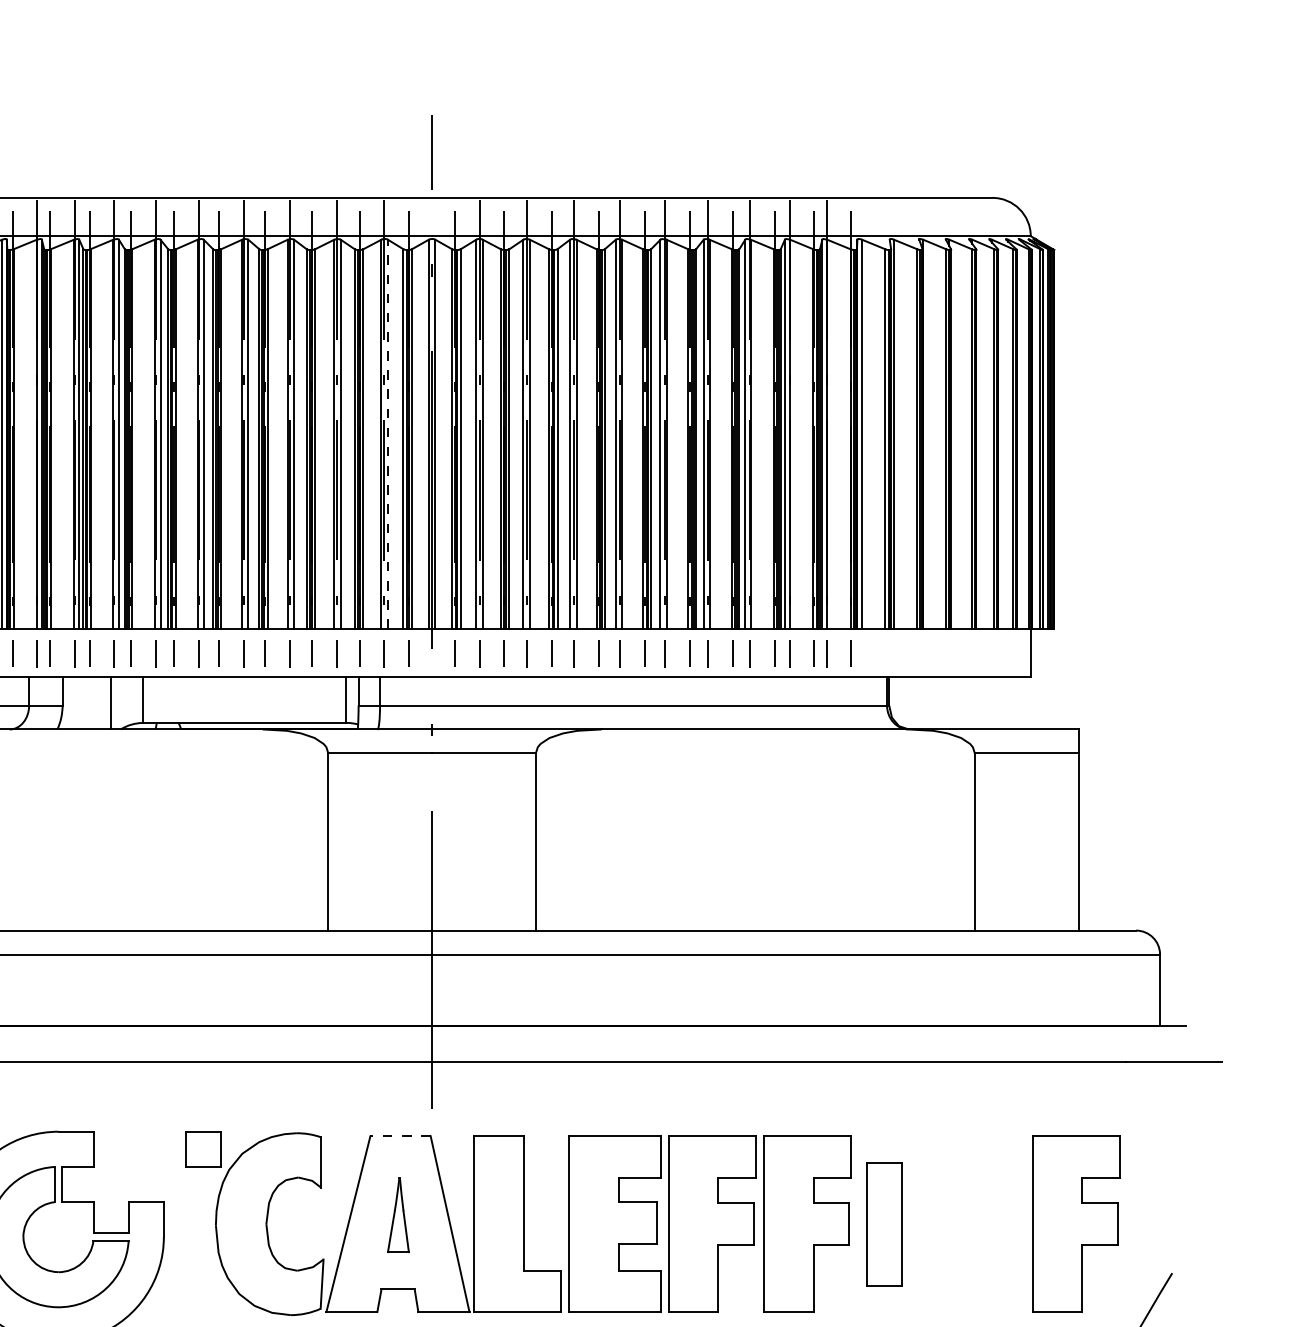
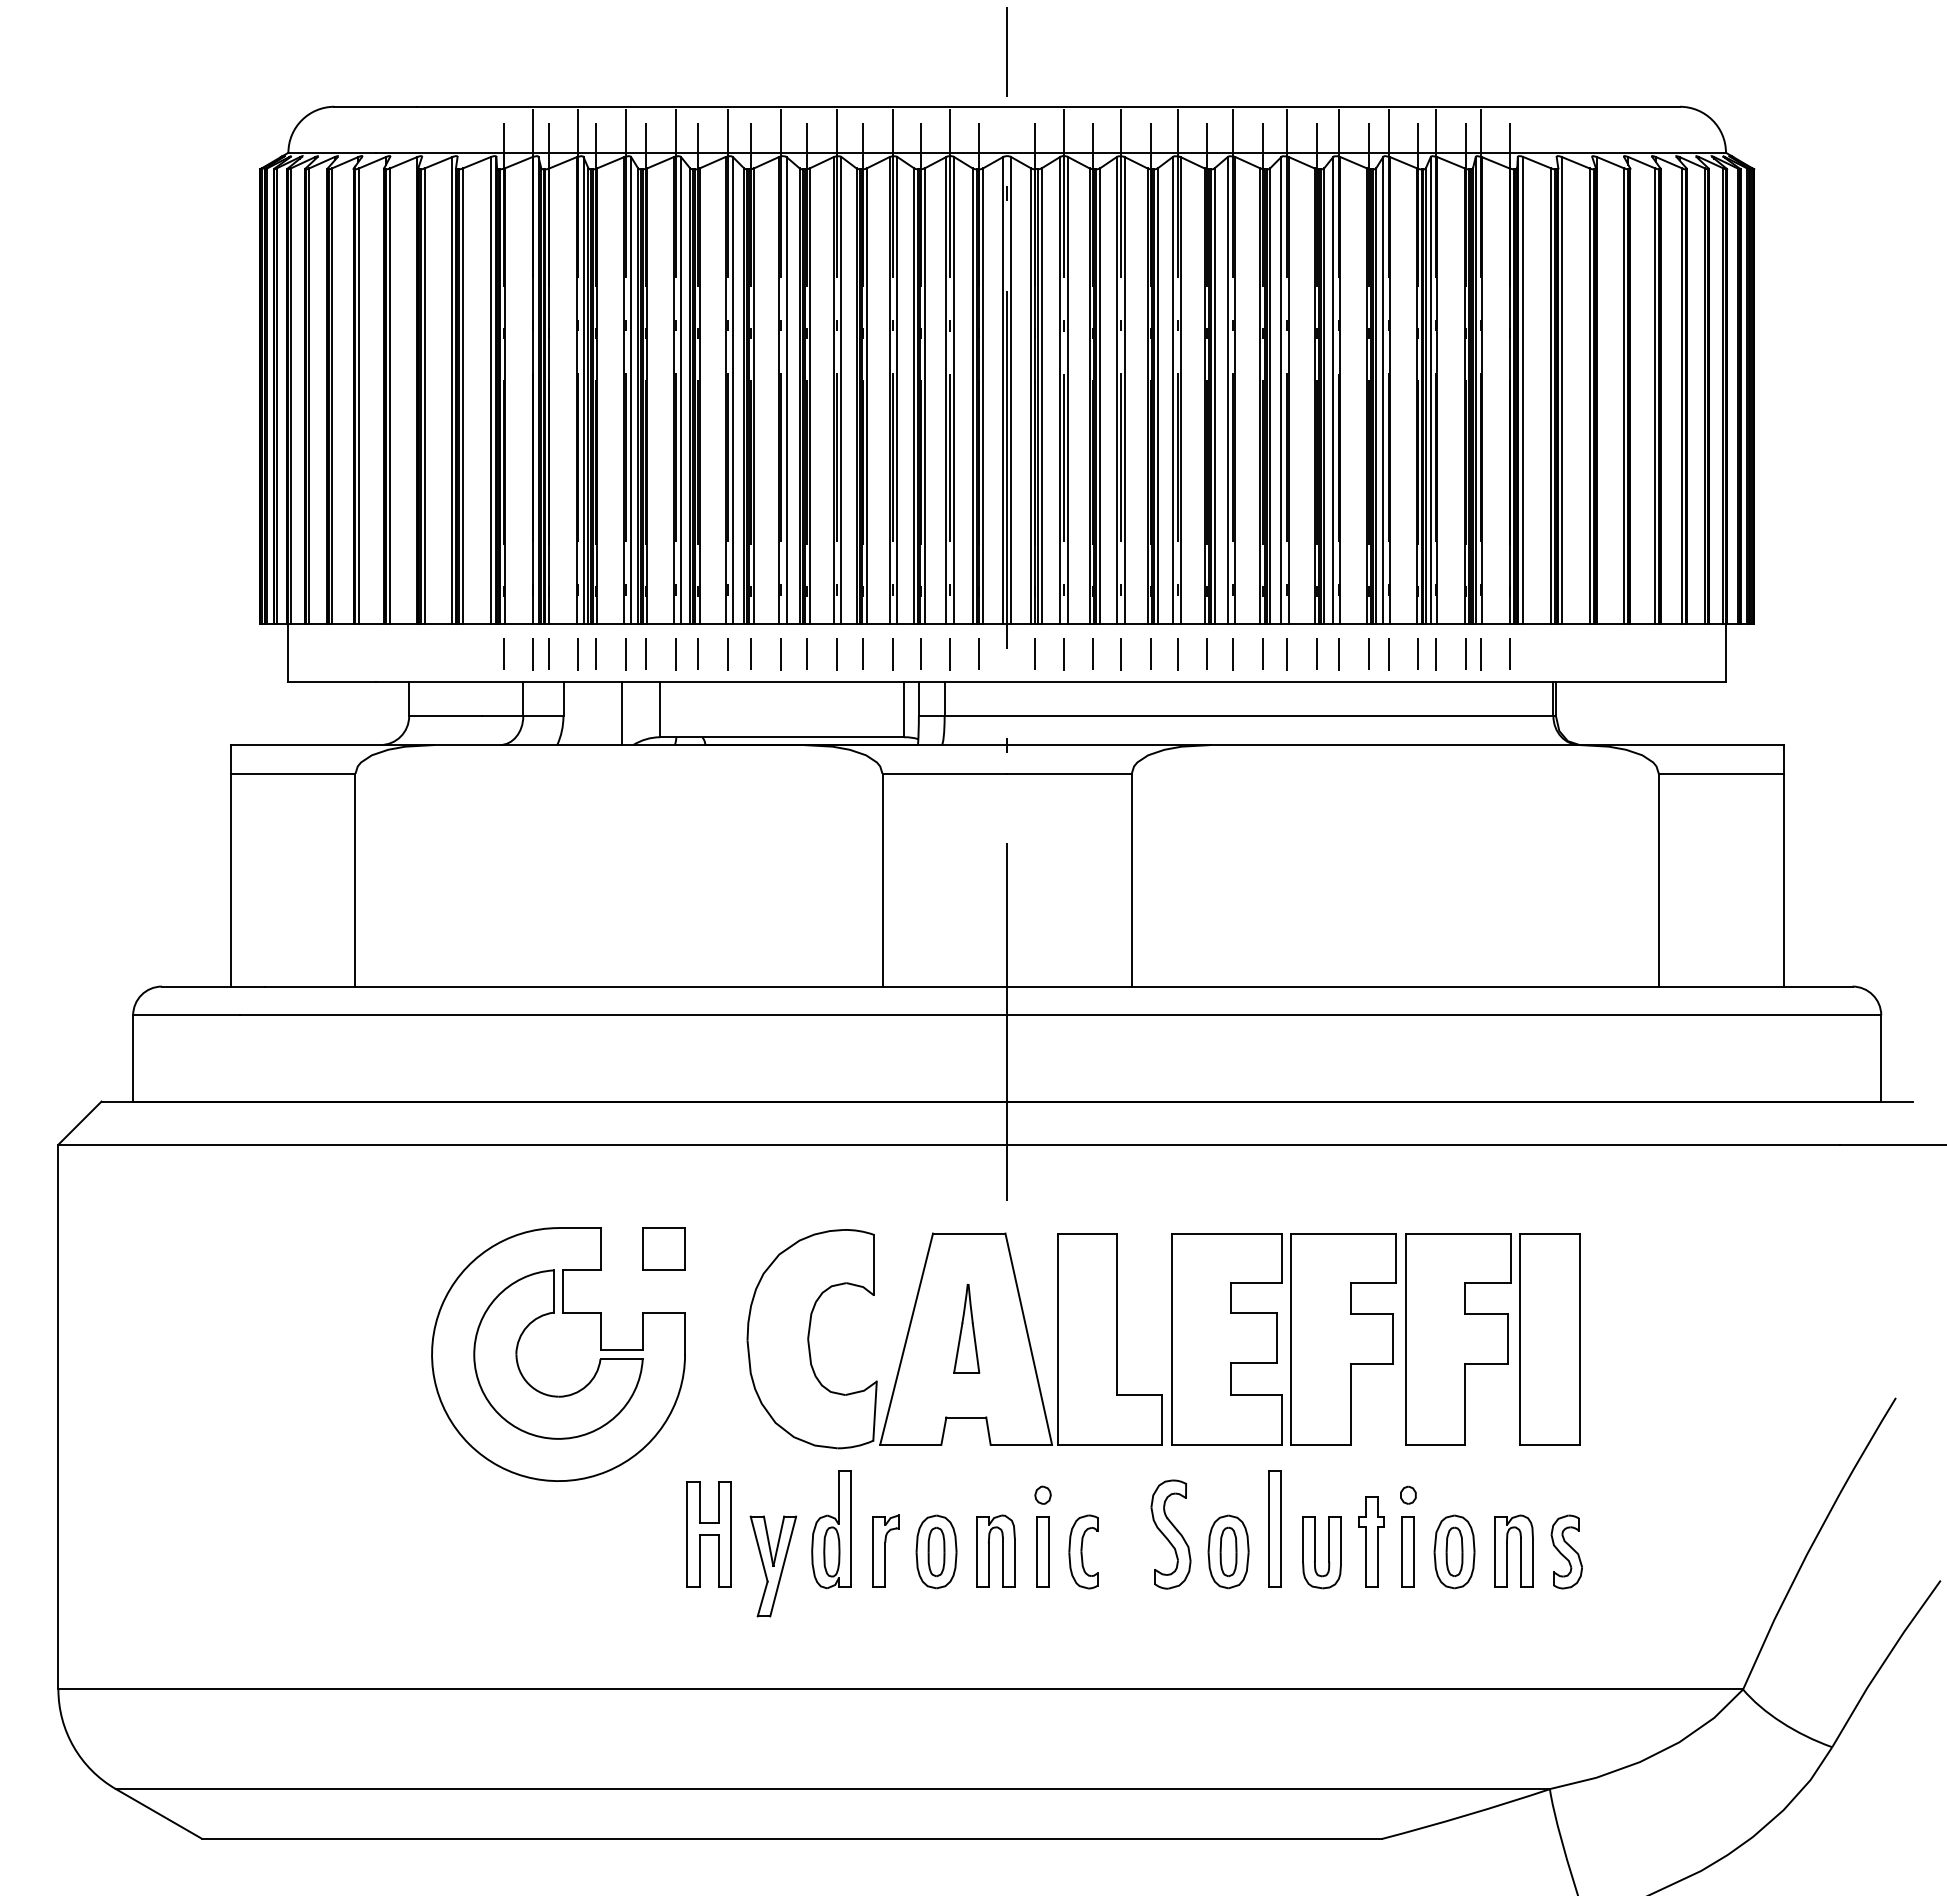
line: (388, 434) -> (954, 390), dashed -> solid
line: (399, 1136) -> (968, 1233), dashed -> solid
part: (203, 1148) -> (663, 1248), moved
part: (883, 1224) -> (1549, 1339), size x1.43
part: (1076, 1224) -> (1780, 1339), removed

